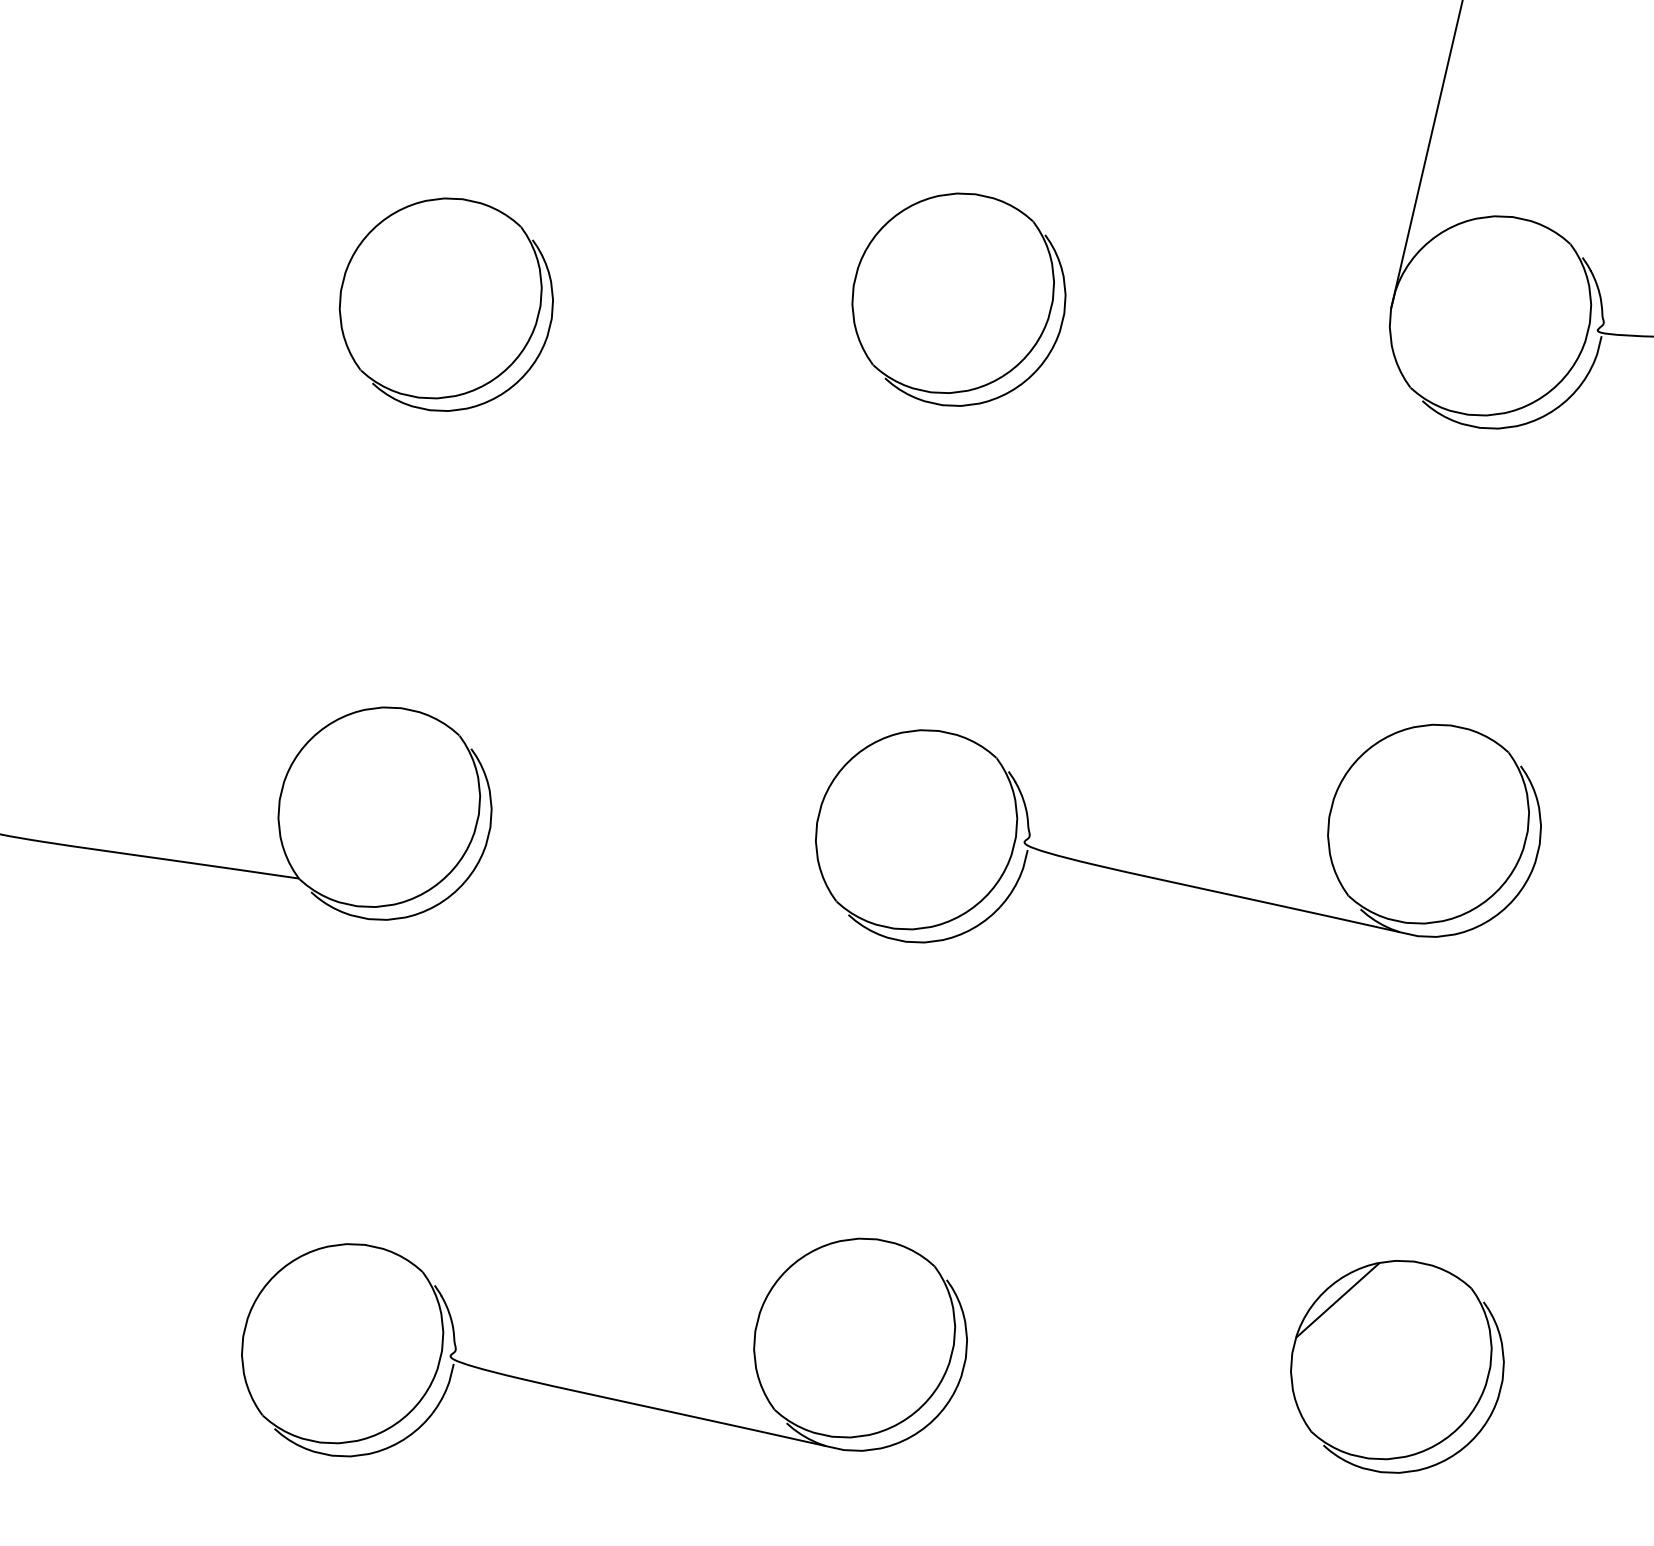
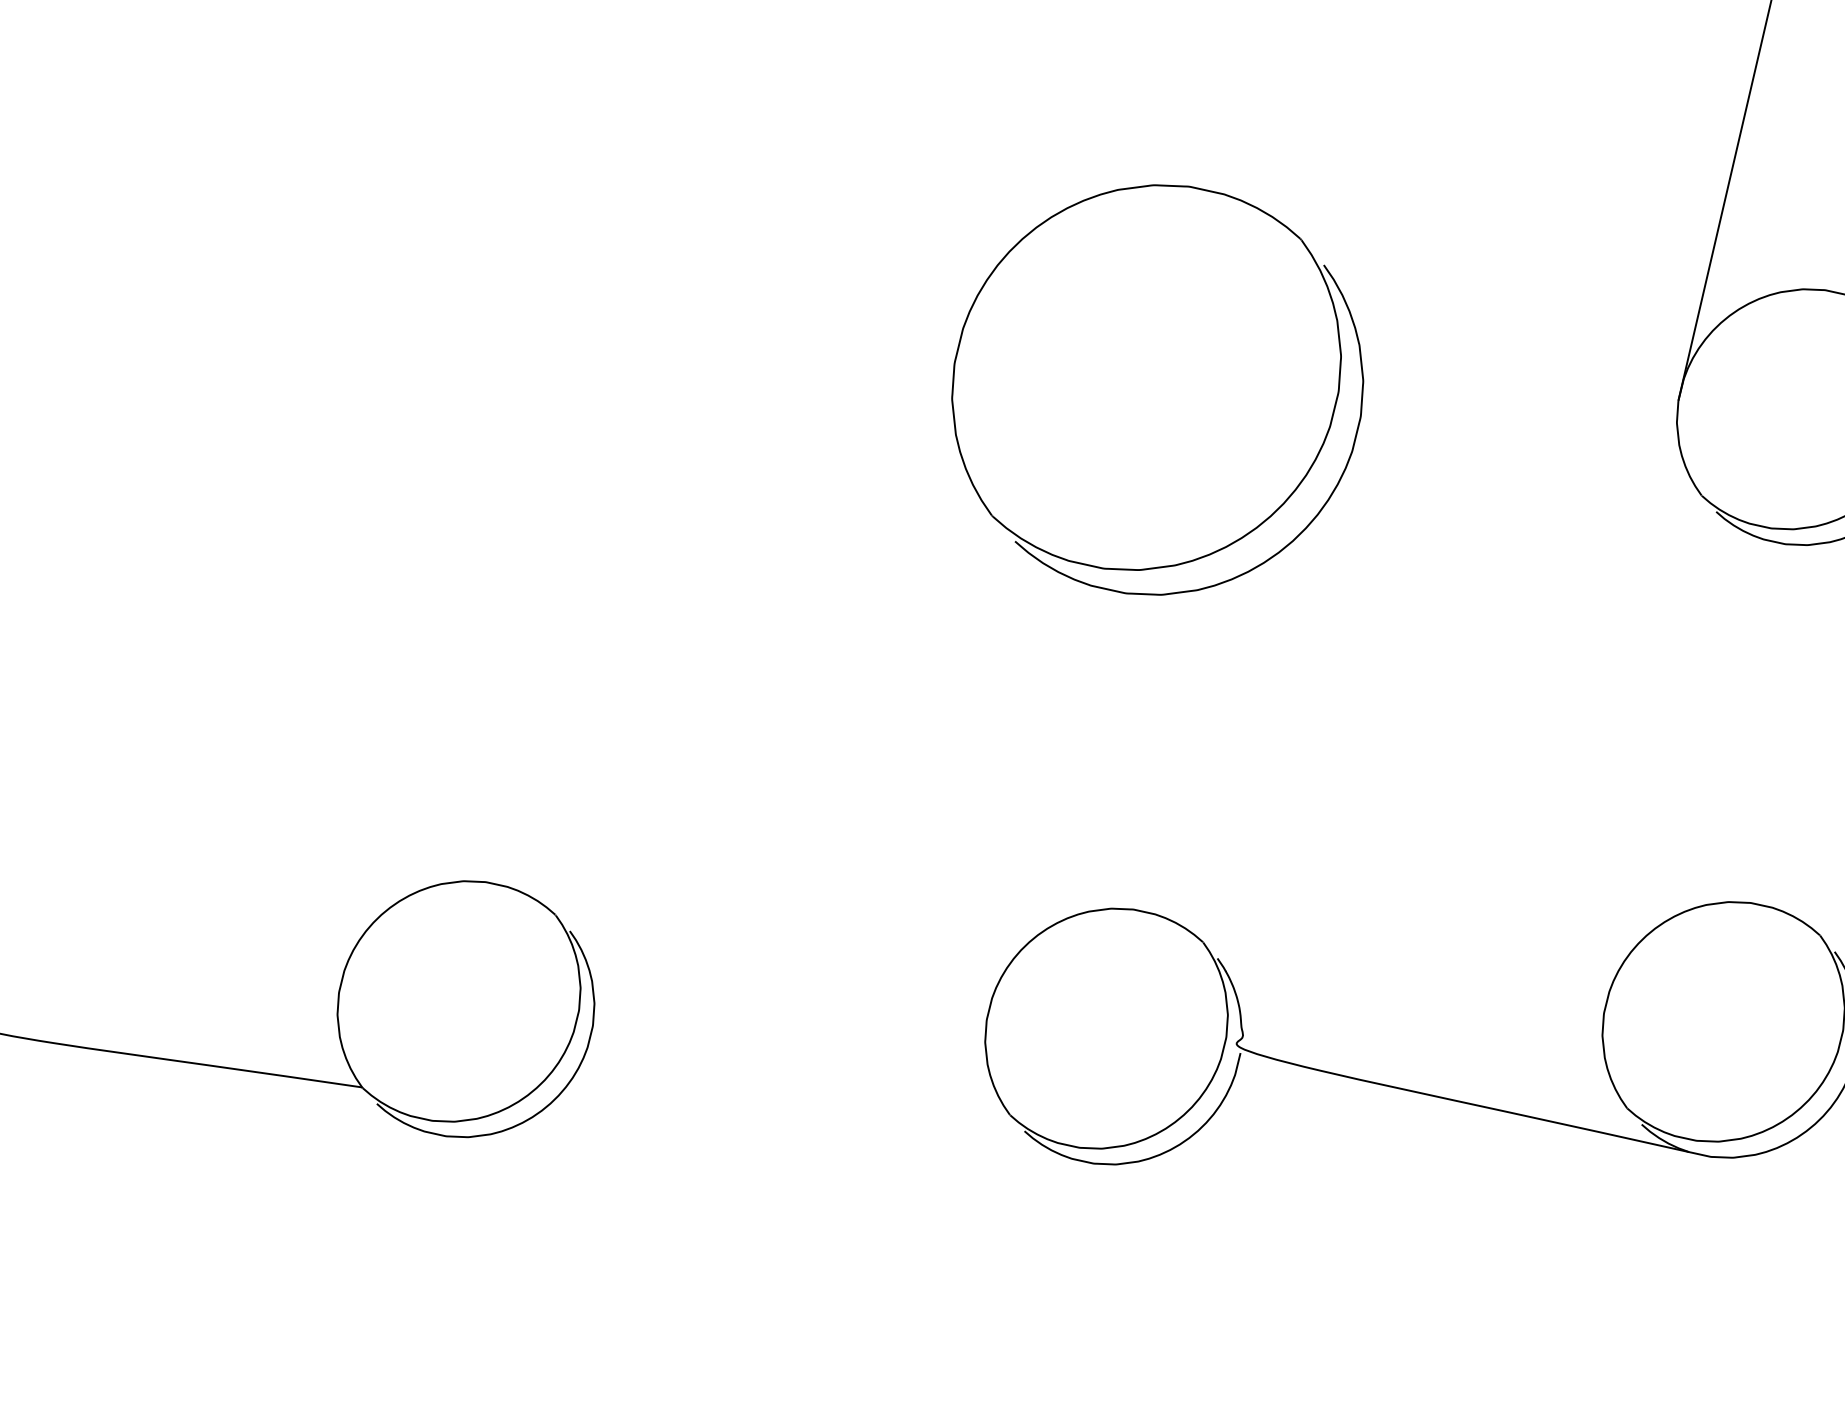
part: (958, 299) -> (1157, 389), size x1.6
part: (445, 304) -> (538, 395), removed

